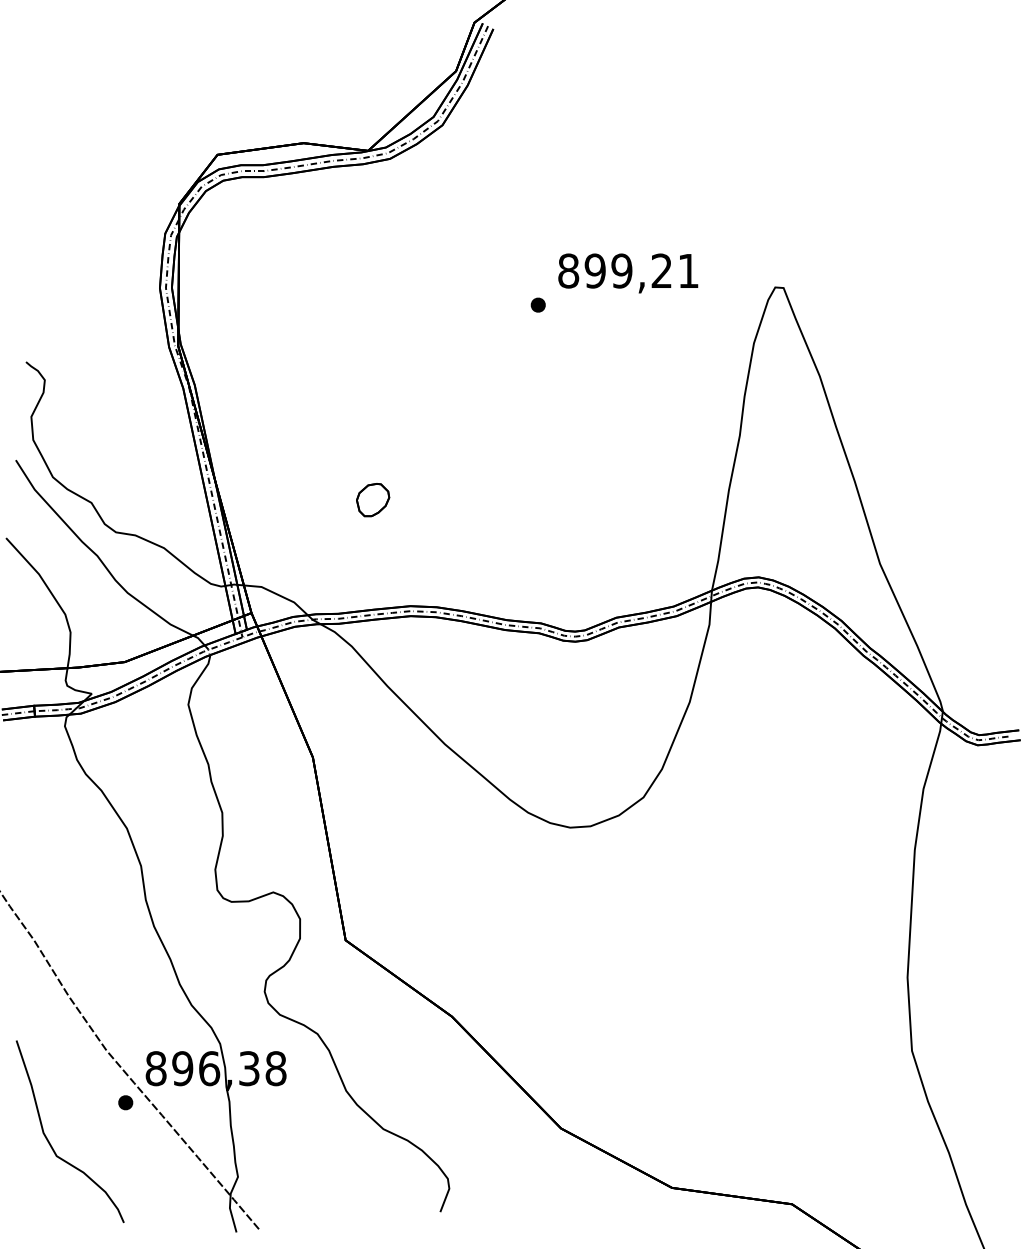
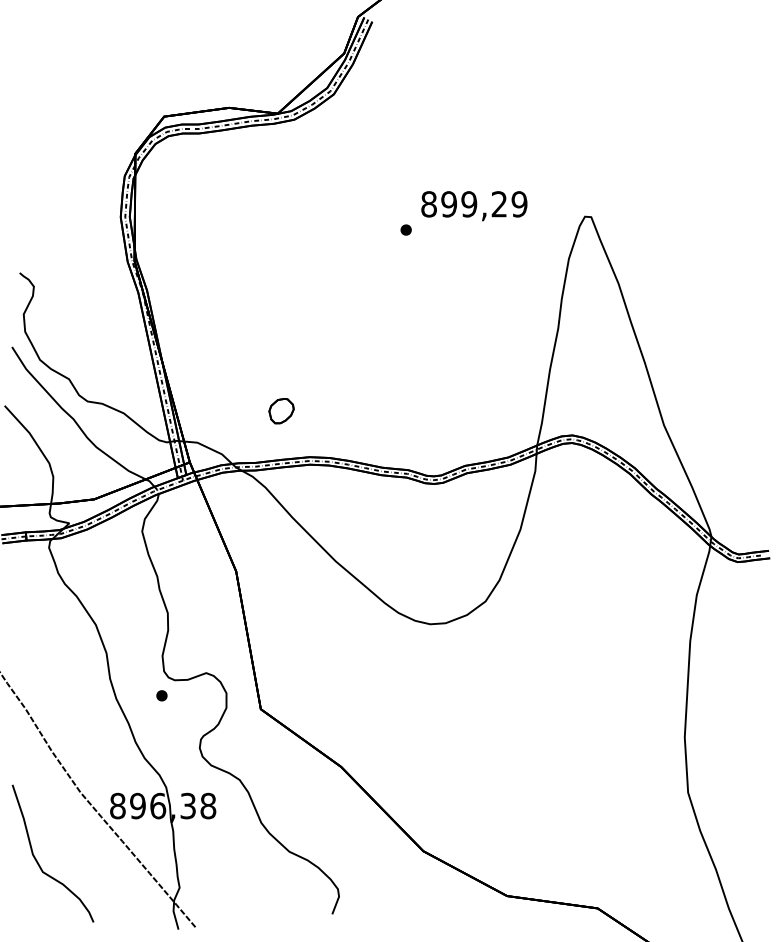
text: (688, 271) -> (519, 204), 899,21 -> 899,29
part: (373, 500) -> (281, 411), moved
part: (125, 1102) -> (161, 695), moved

